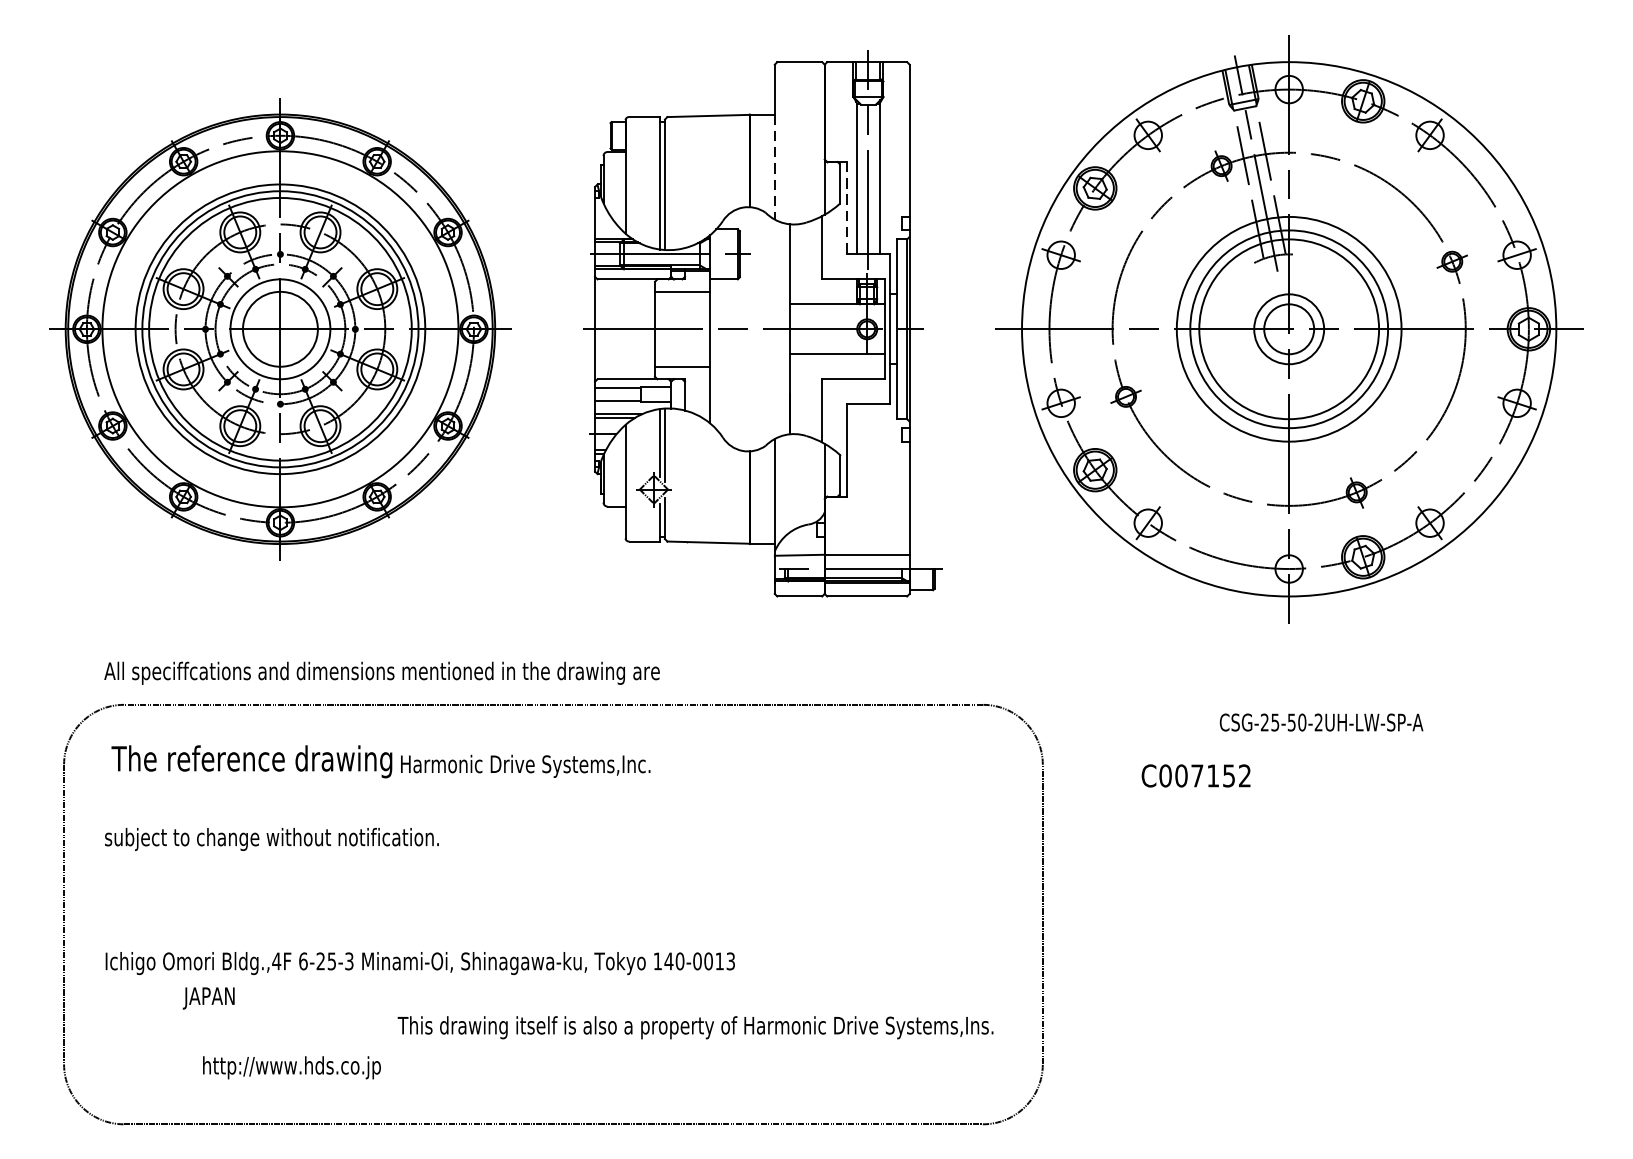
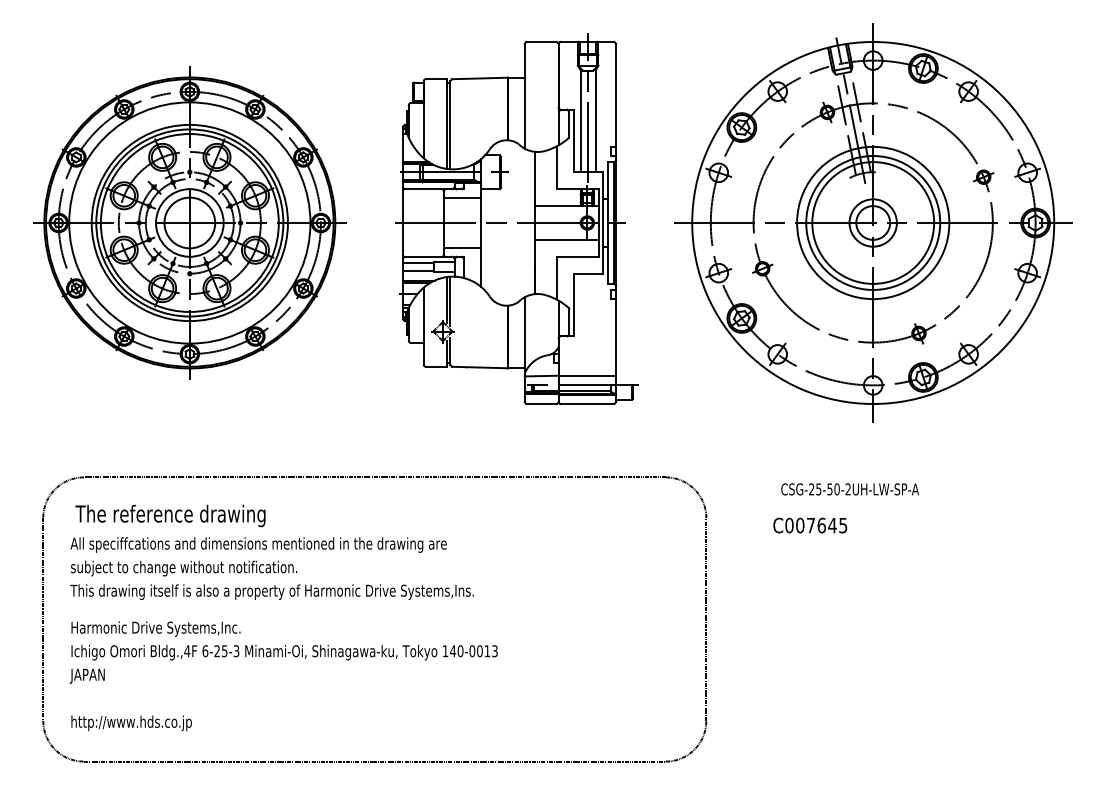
line: (774, 167) -> (524, 113), dashed -> solid
line: (846, 208) -> (573, 141), dashed -> solid
text: (381, 672) -> (258, 544), moved
text: (1320, 722) -> (849, 489), moved
text: (524, 765) -> (155, 628), moved
text: (1229, 775) -> (832, 525), C007152 -> C007645
text: (207, 997) -> (86, 675), moved
text: (694, 1026) -> (271, 591), moved
text: (291, 1068) -> (131, 723), moved

